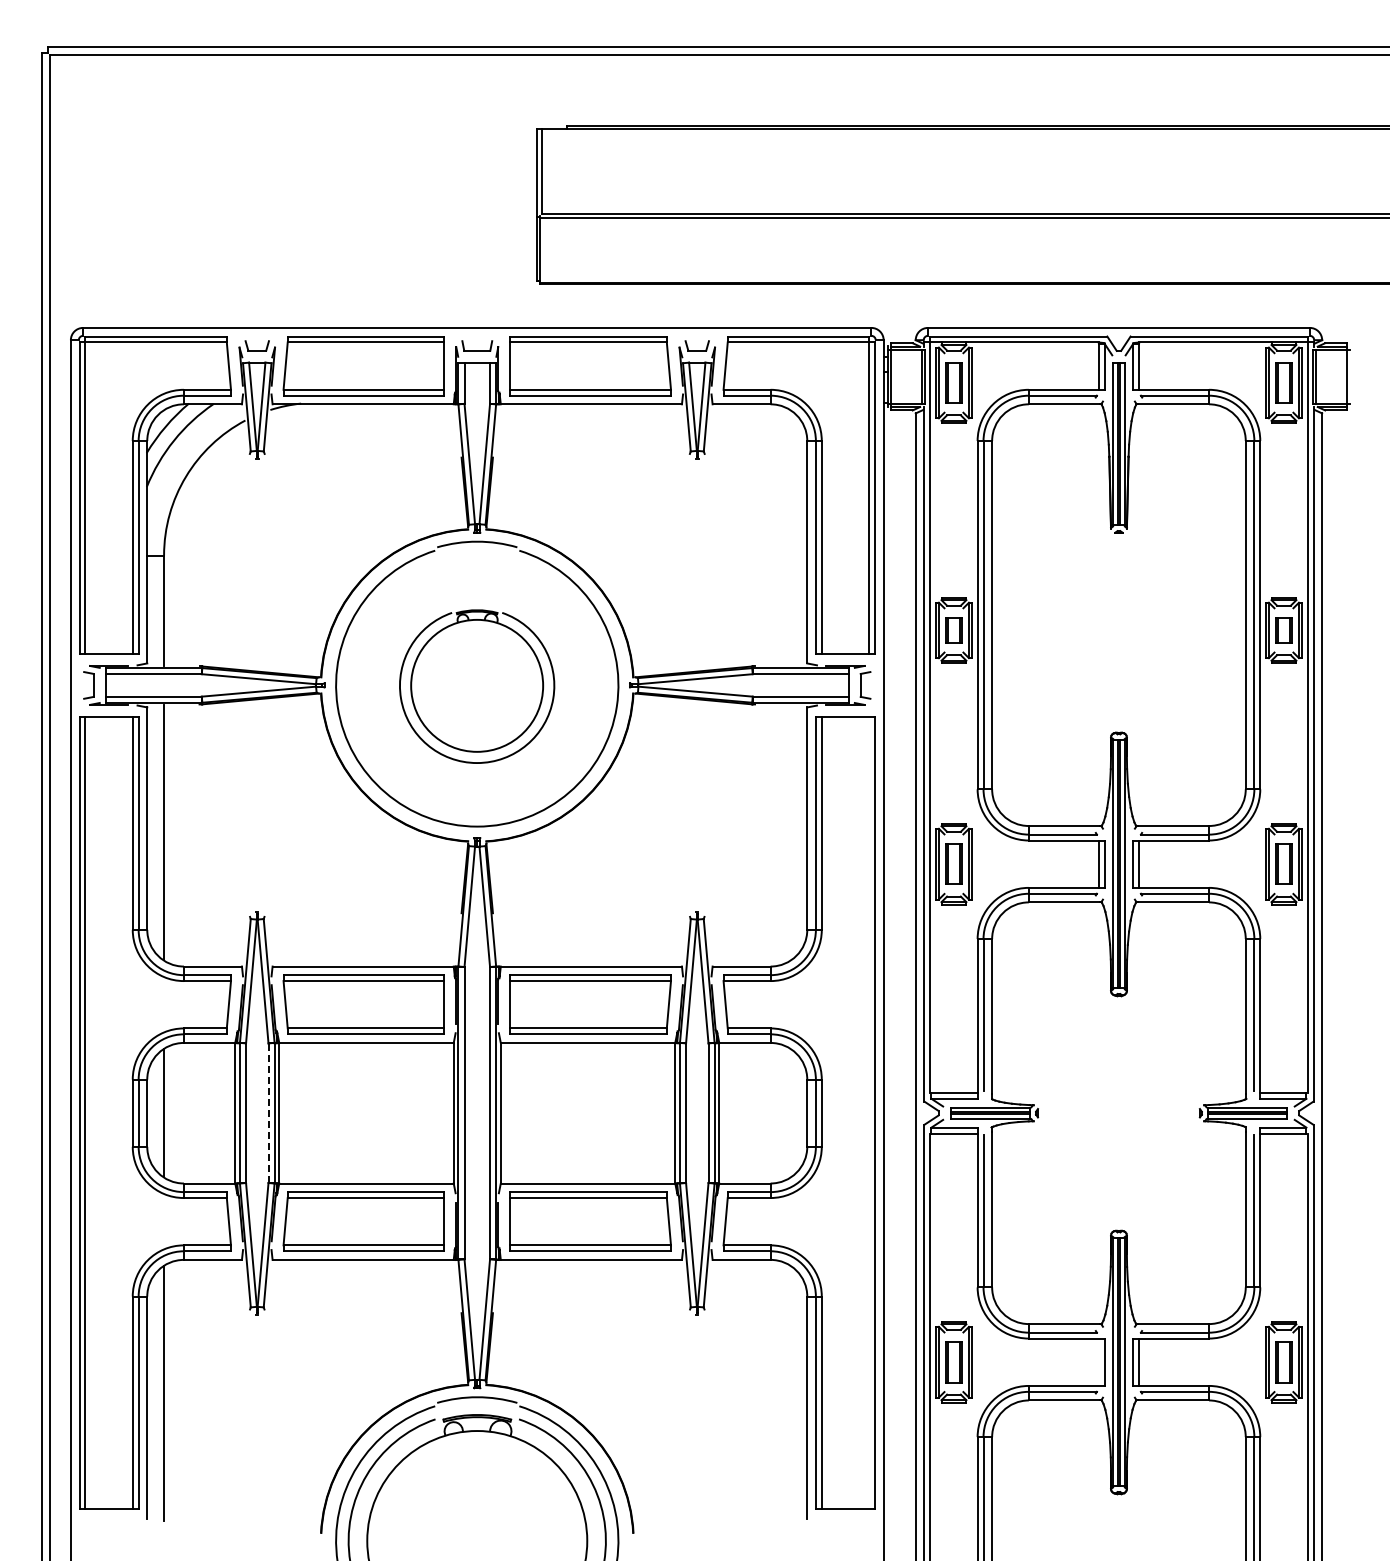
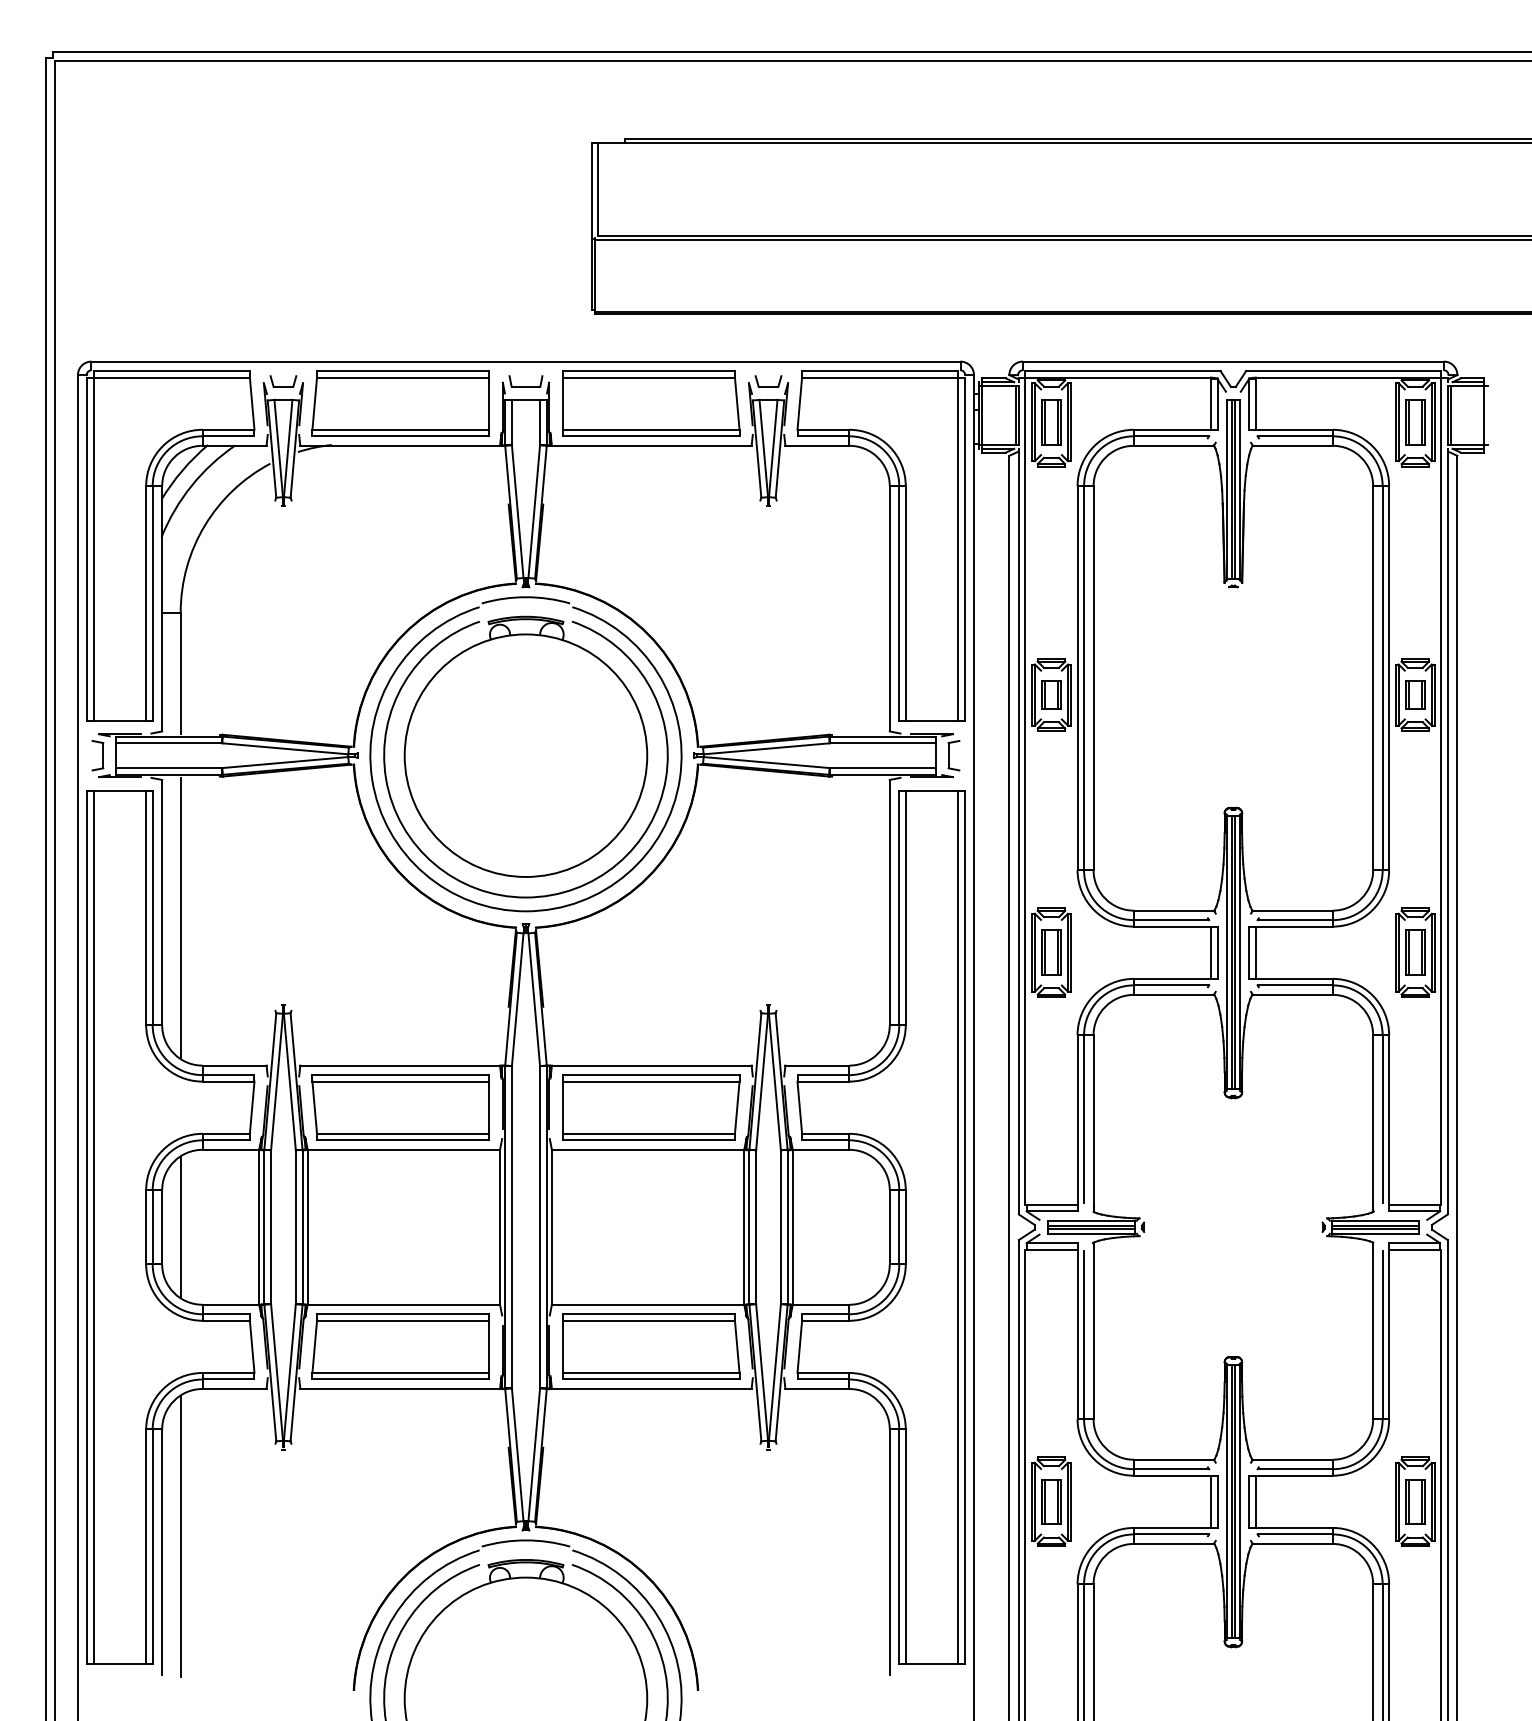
part: (476, 686) -> (525, 756), size x1.67
line: (268, 1113) -> (295, 1227), dashed -> solid
line: (869, 1113) -> (958, 1227), added
line: (1098, 1361) -> (1210, 1500), added

